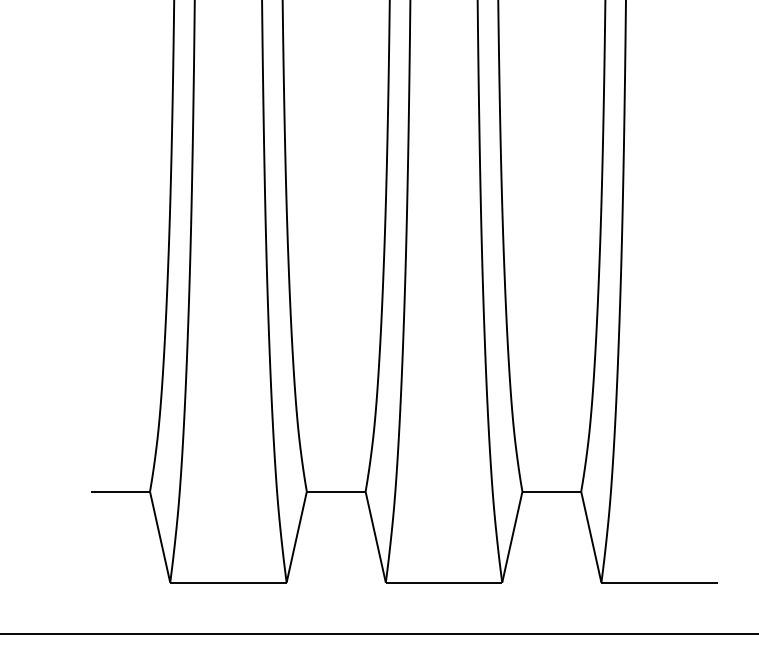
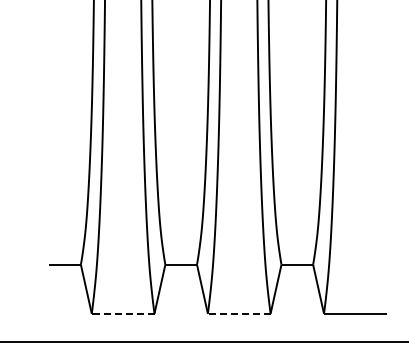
line: (229, 582) -> (123, 313), solid -> dashed
line: (444, 582) -> (239, 313), solid -> dashed

